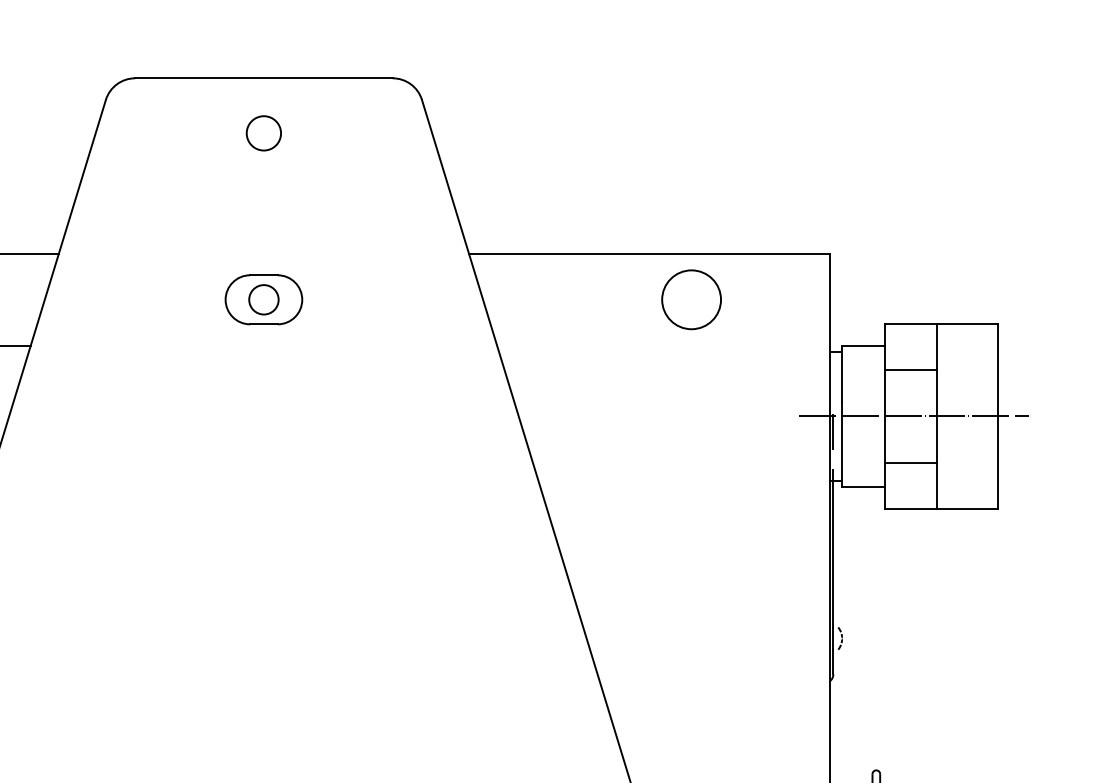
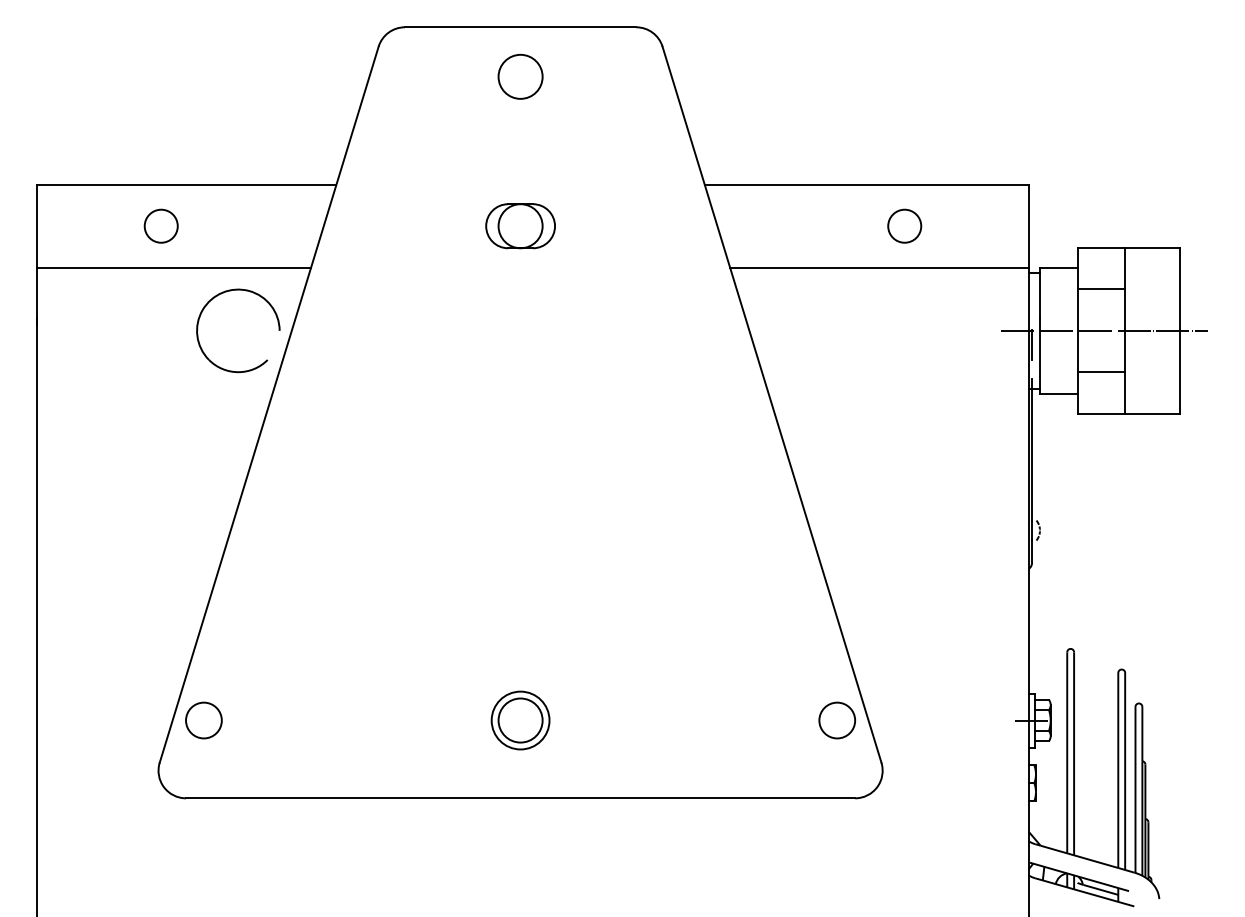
circle: (263, 133) -> (520, 76), size x1.43
circle: (691, 298) -> (904, 225), size x0.62
circle: (263, 300) -> (520, 226), size x1.67
line: (663, 345) -> (879, 267), added

